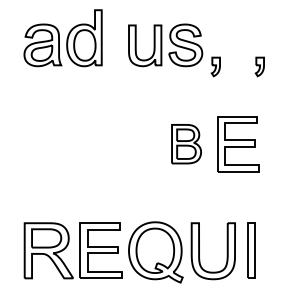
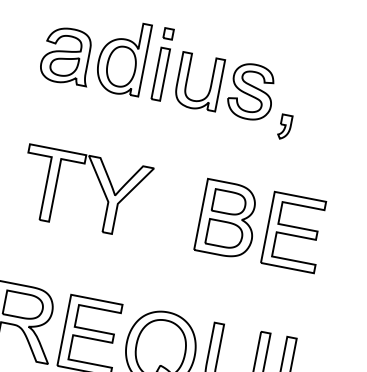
part: (115, 37) -> (162, 64), added
part: (259, 66) -> (341, 137), removed
part: (84, 135) -> (98, 182), added
part: (186, 143) -> (227, 218), size x1.43

